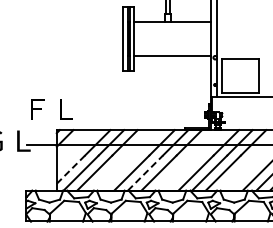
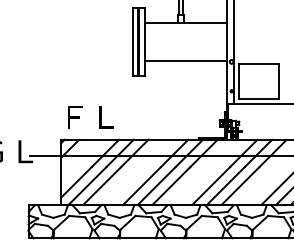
text: (51, 109) -> (89, 117), moved
line: (71, 169) -> (77, 182), dashed -> solid
line: (145, 173) -> (156, 186), dashed -> solid

